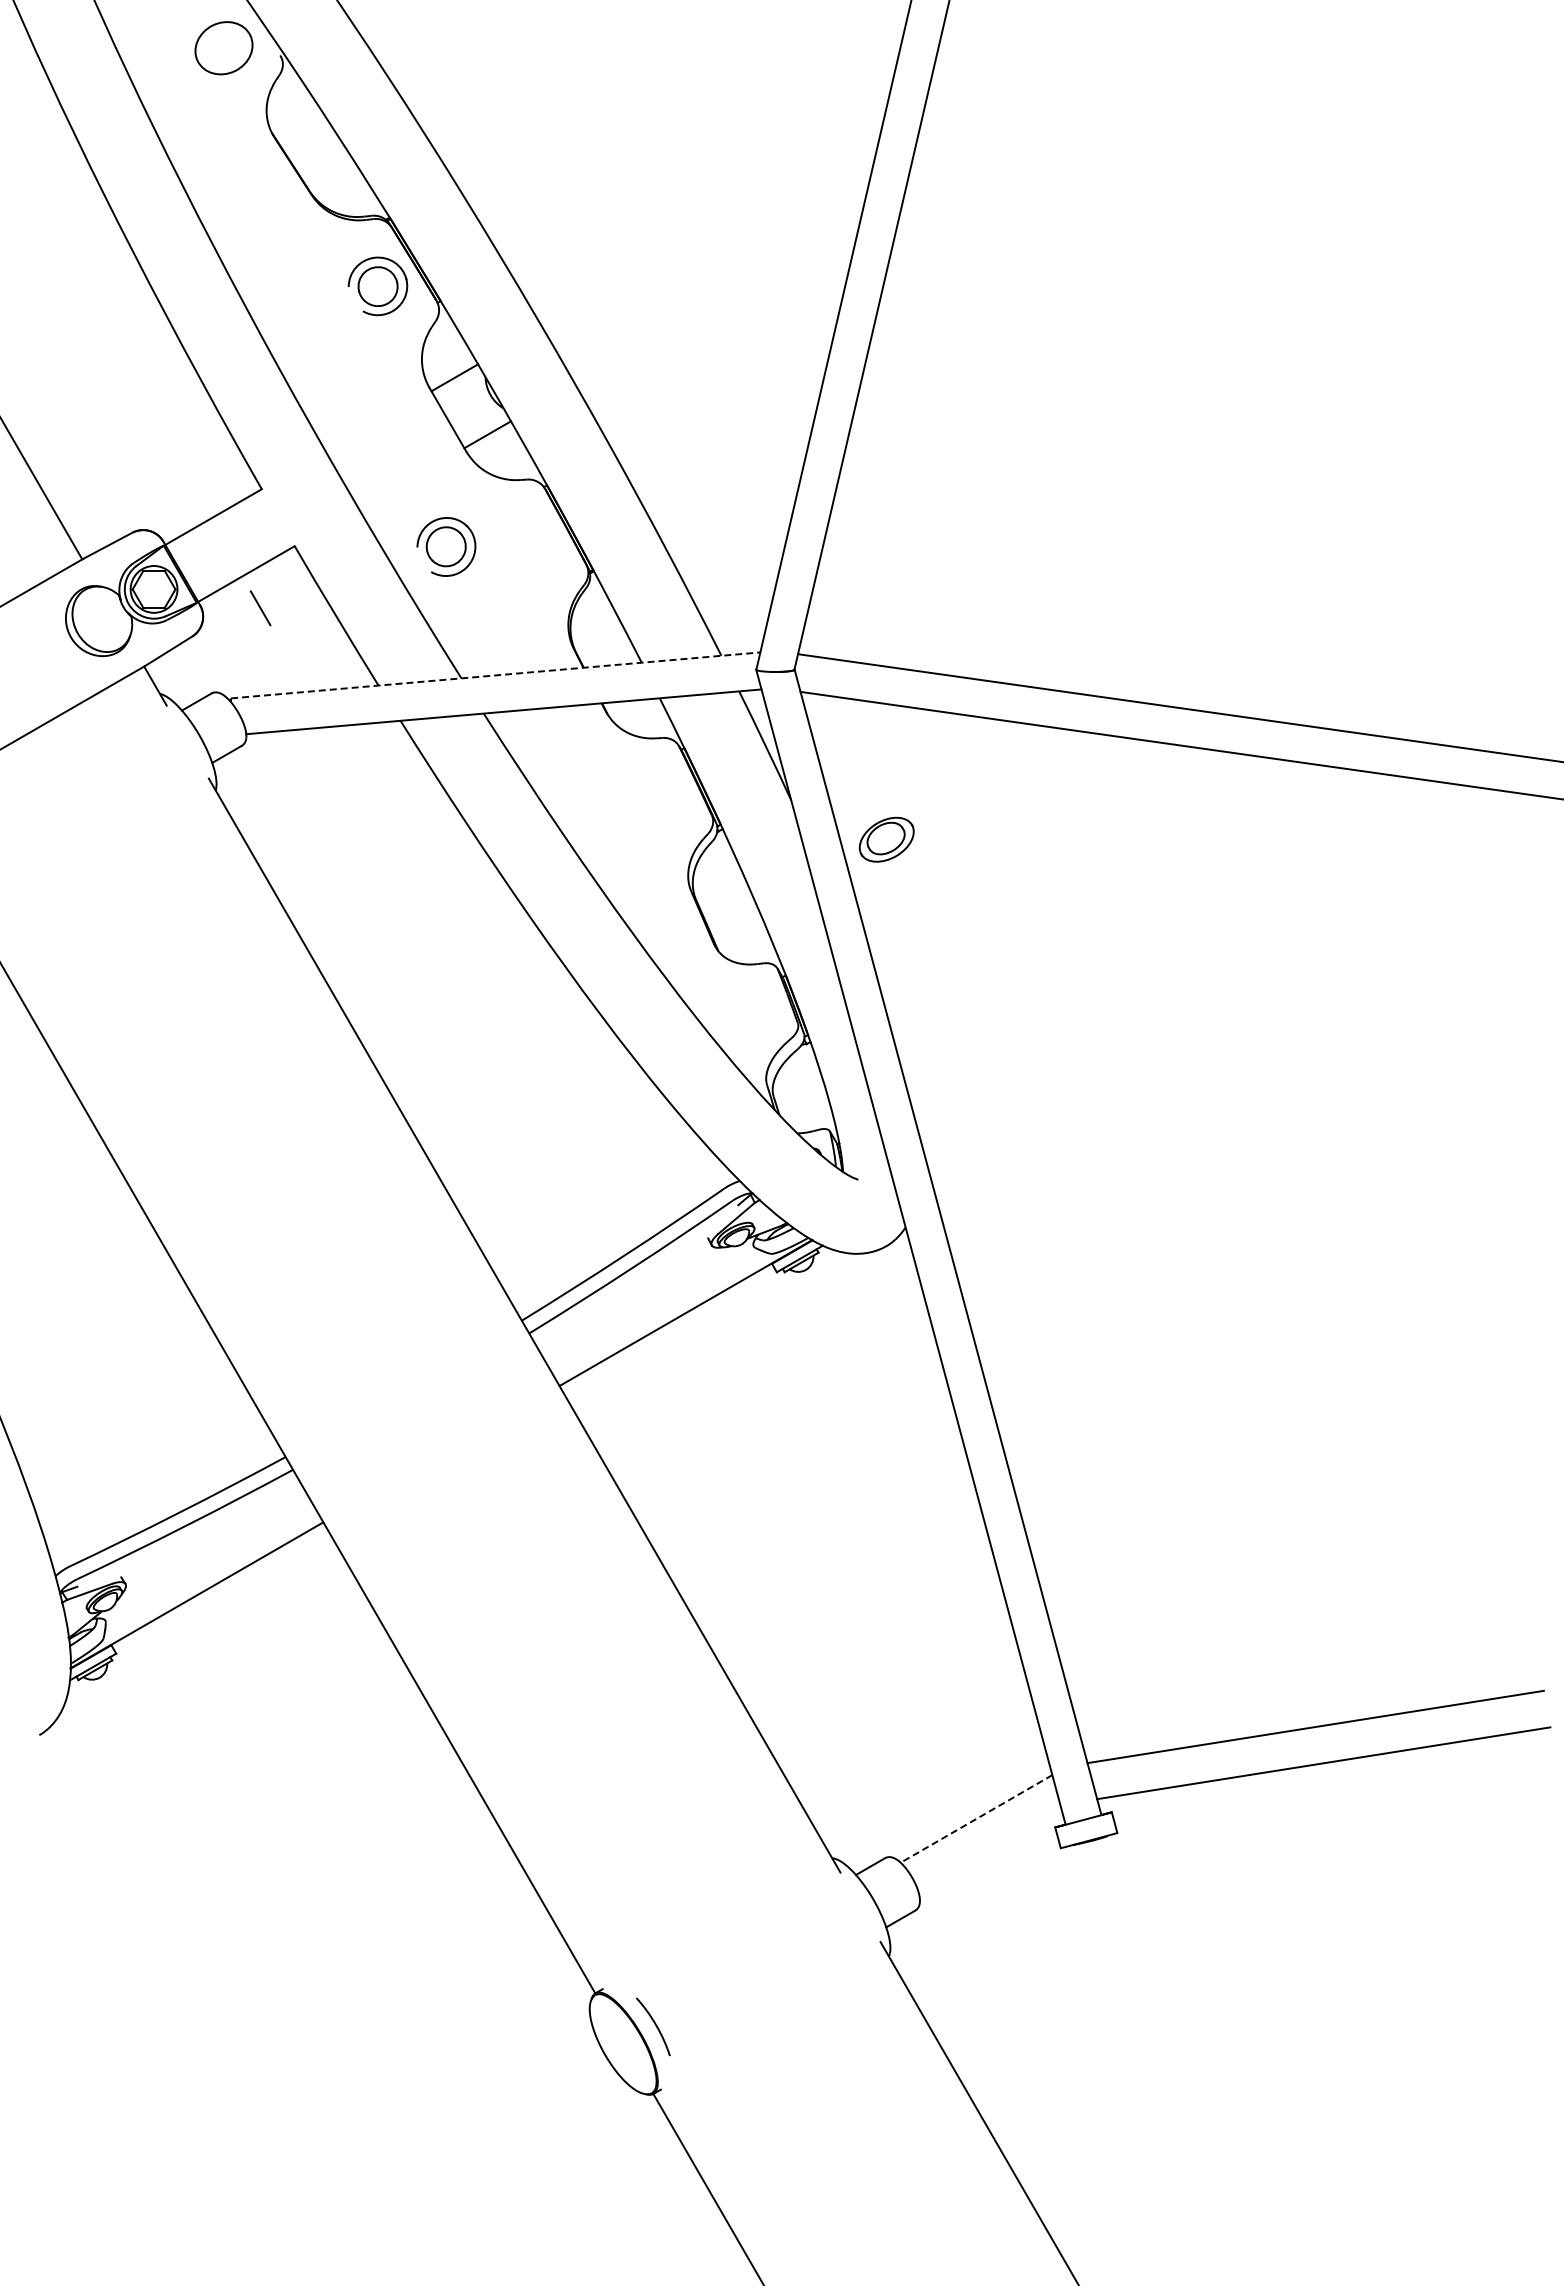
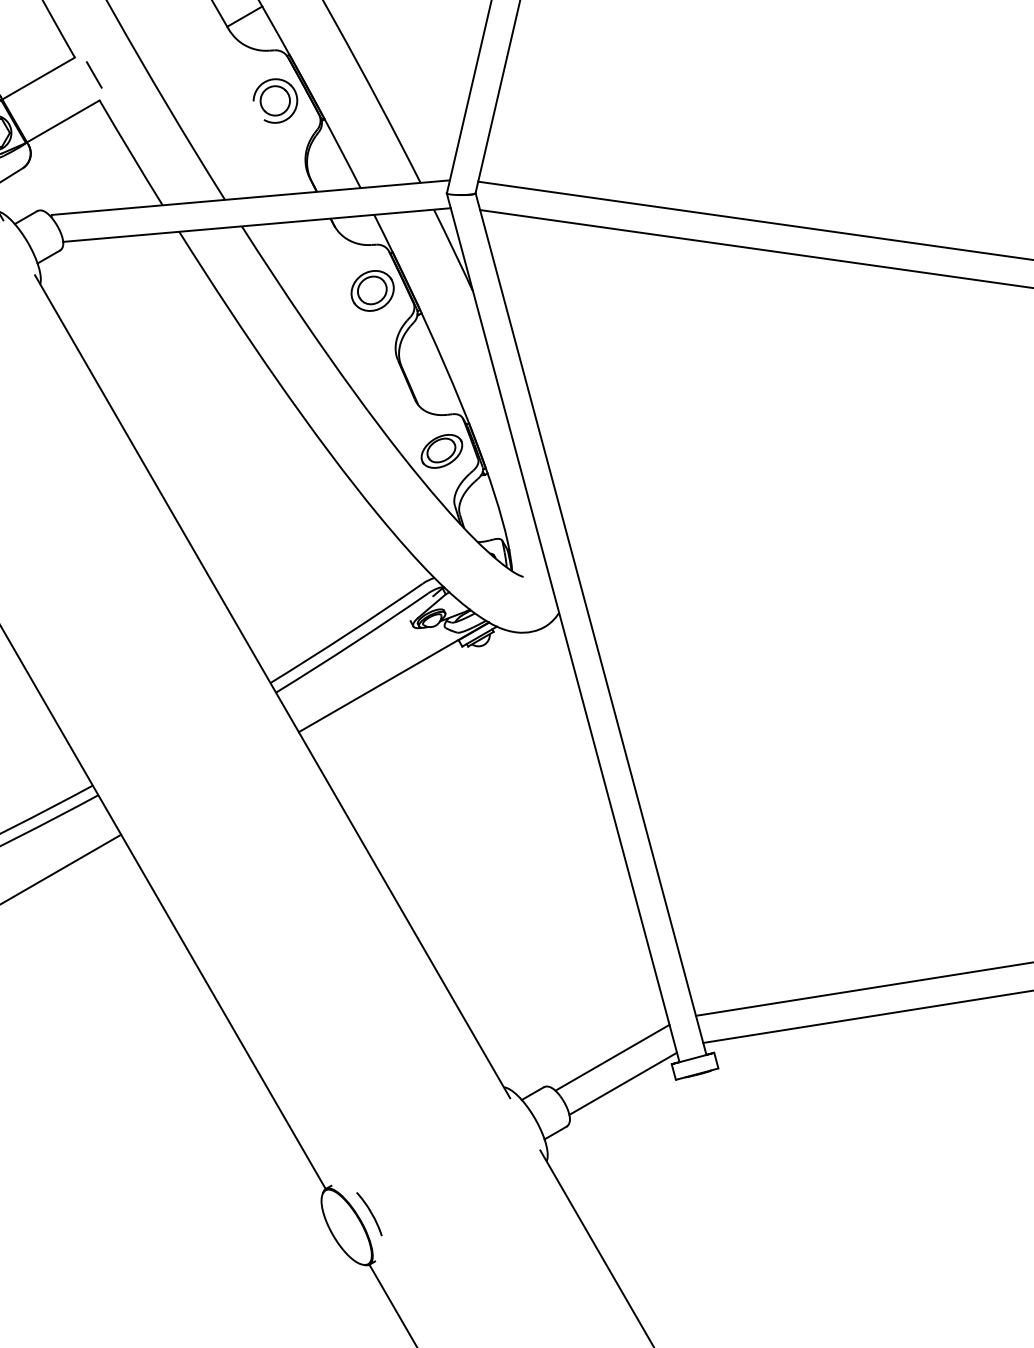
part: (446, 546) -> (275, 100), moved
line: (260, 608) -> (94, 75), moved
line: (495, 675) -> (250, 197), dashed -> solid
part: (657, 798) -> (372, 290), added
part: (886, 839) -> (441, 451), moved
line: (976, 1818) -> (612, 1057), dashed -> solid
line: (990, 1853) -> (623, 1083), added

